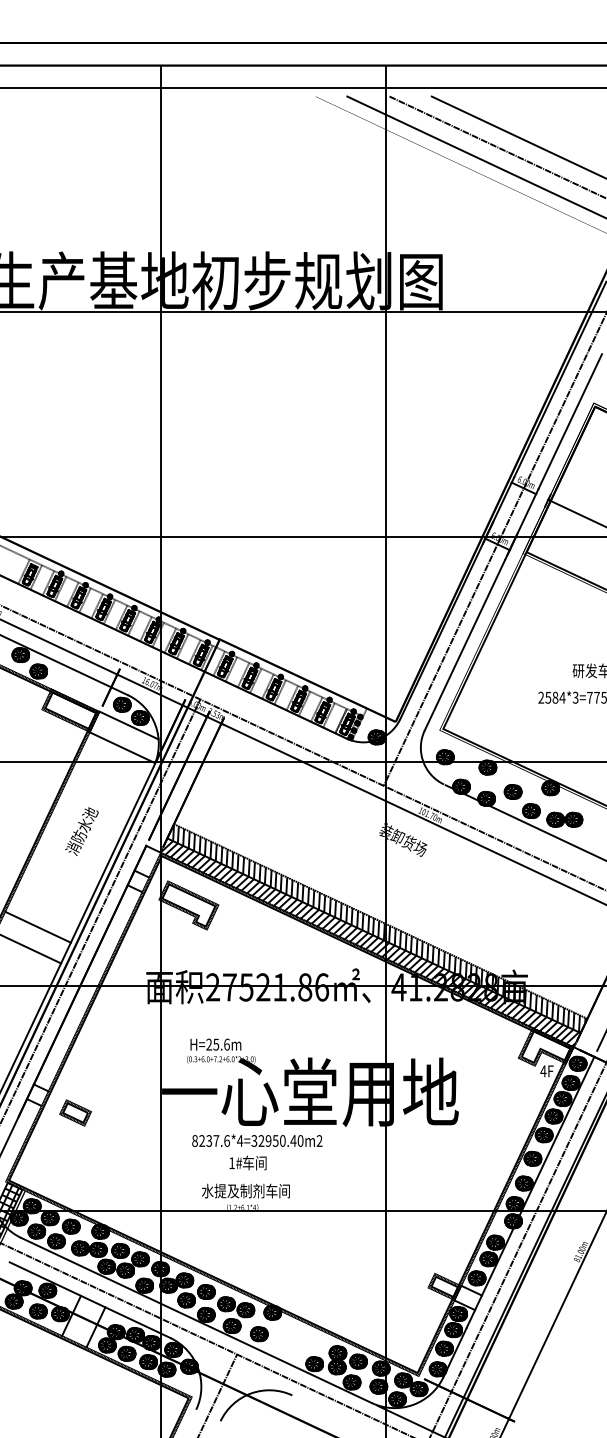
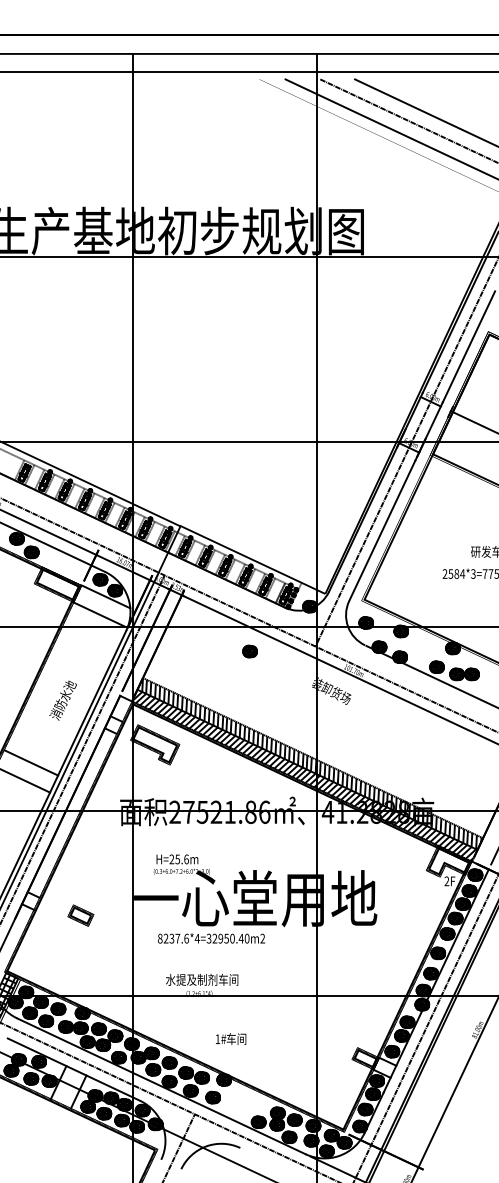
part: (512, 791) -> (249, 651), moved
text: (81, 831) -> (62, 700), moved
text: (543, 1071) -> (446, 881), 4F -> 2F
part: (75, 1112) -> (80, 915), moved
text: (247, 1162) -> (230, 1038), moved

